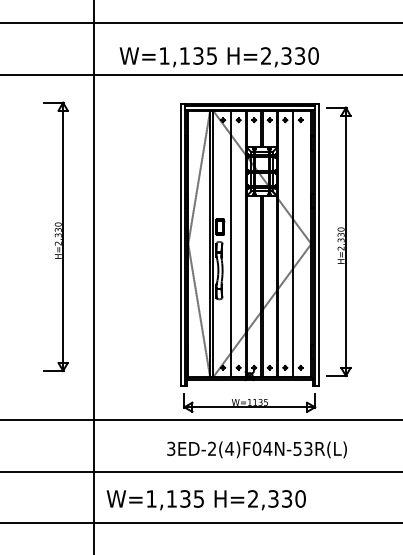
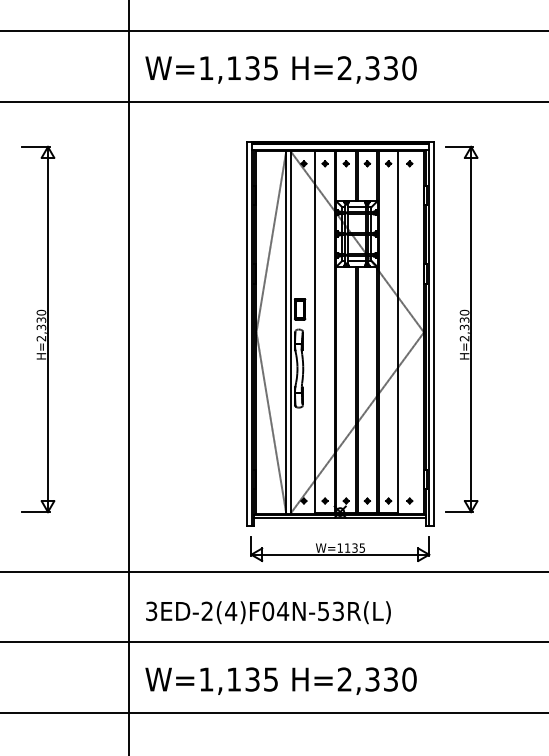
text: (218, 57) -> (279, 70), moved
part: (55, 236) -> (37, 328), moved
text: (256, 449) -> (267, 612), moved

